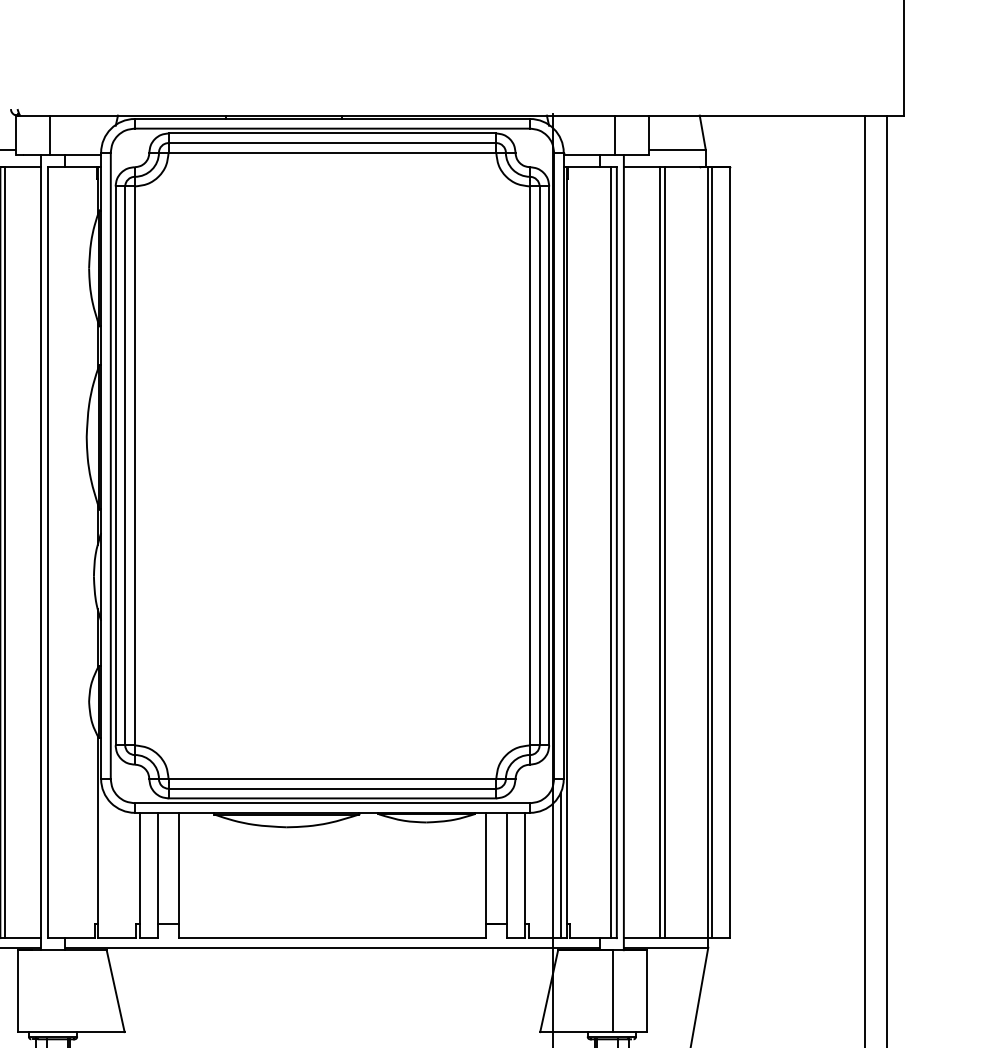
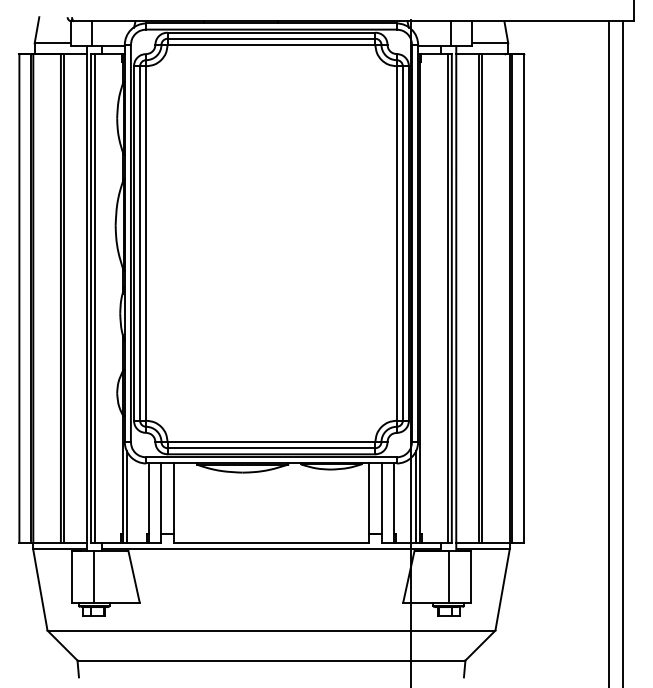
line: (53, 552) -> (94, 298), added
line: (103, 864) -> (126, 496), added
line: (51, 991) -> (93, 576), added

